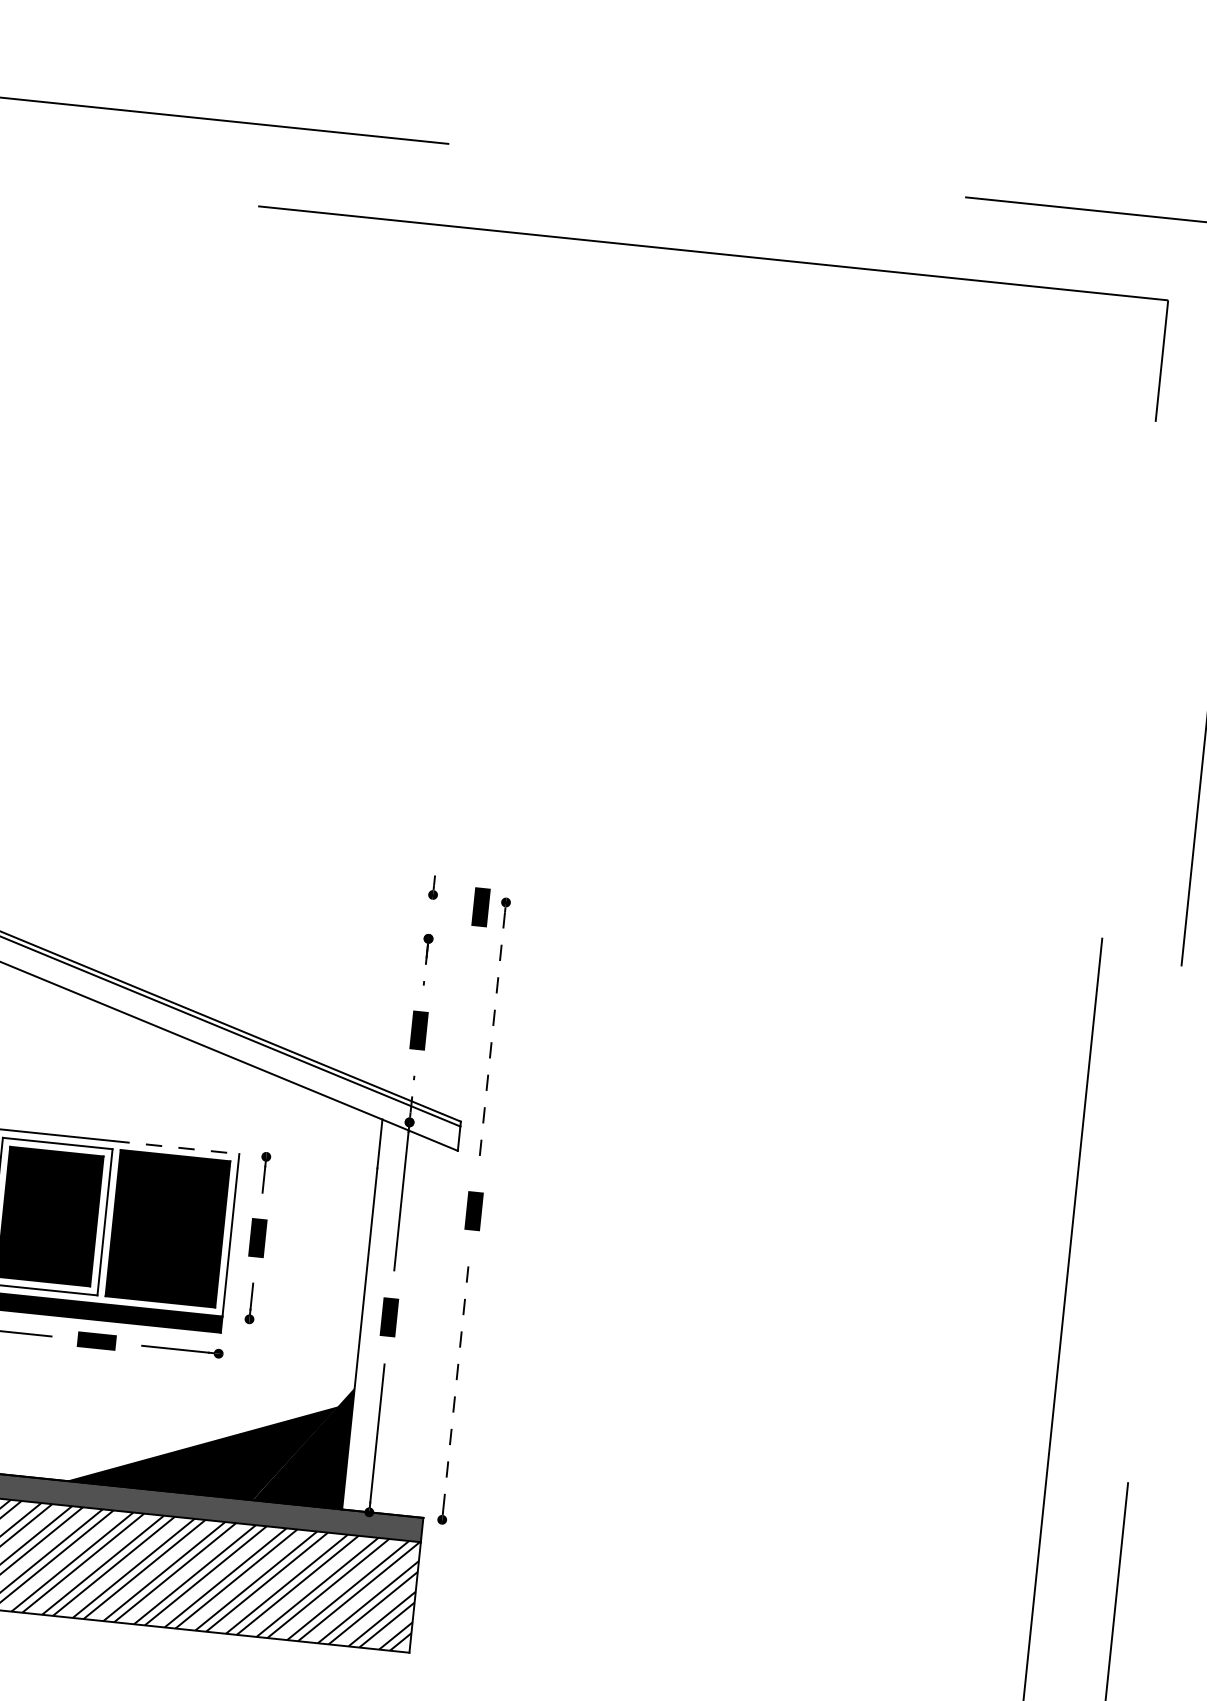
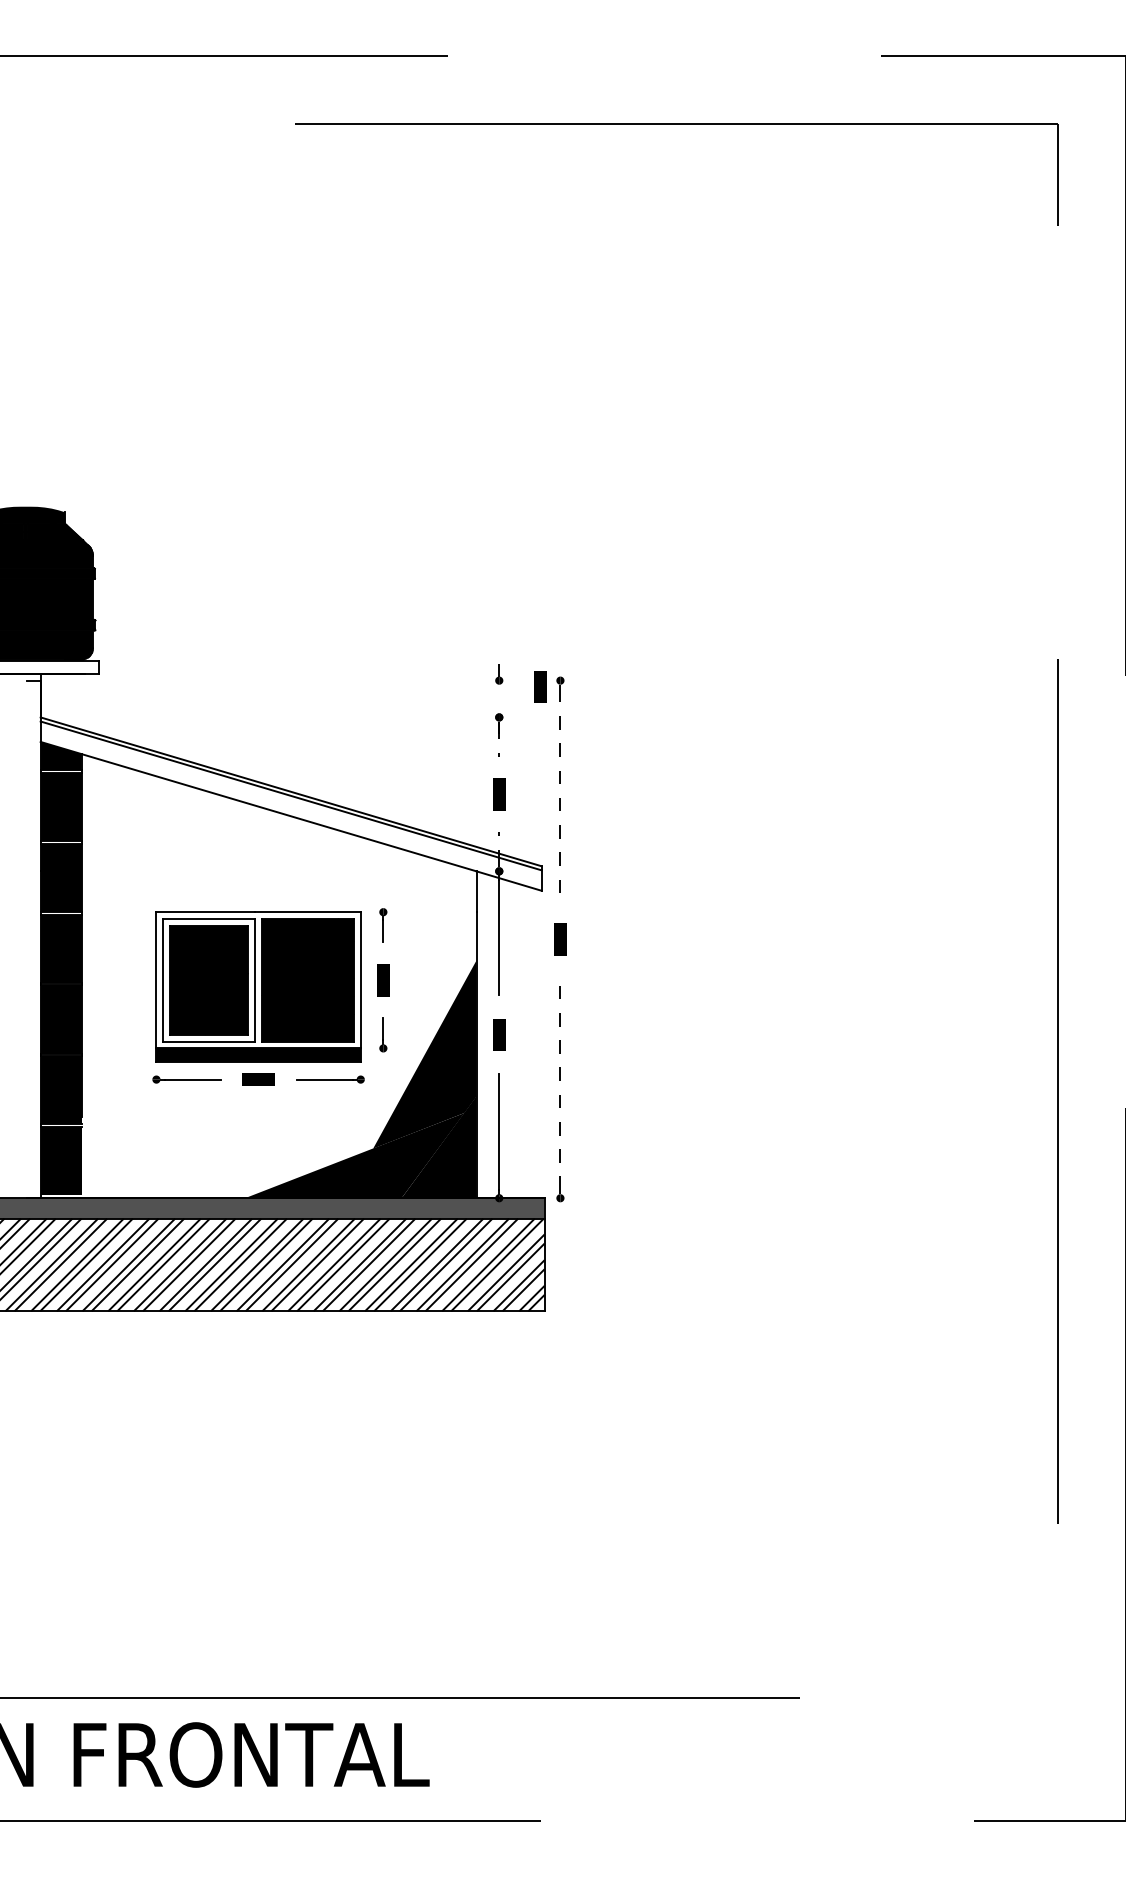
line: (175, 1147) -> (307, 912), dashed -> solid
fill: (297, 1331) -> (424, 1054), added

